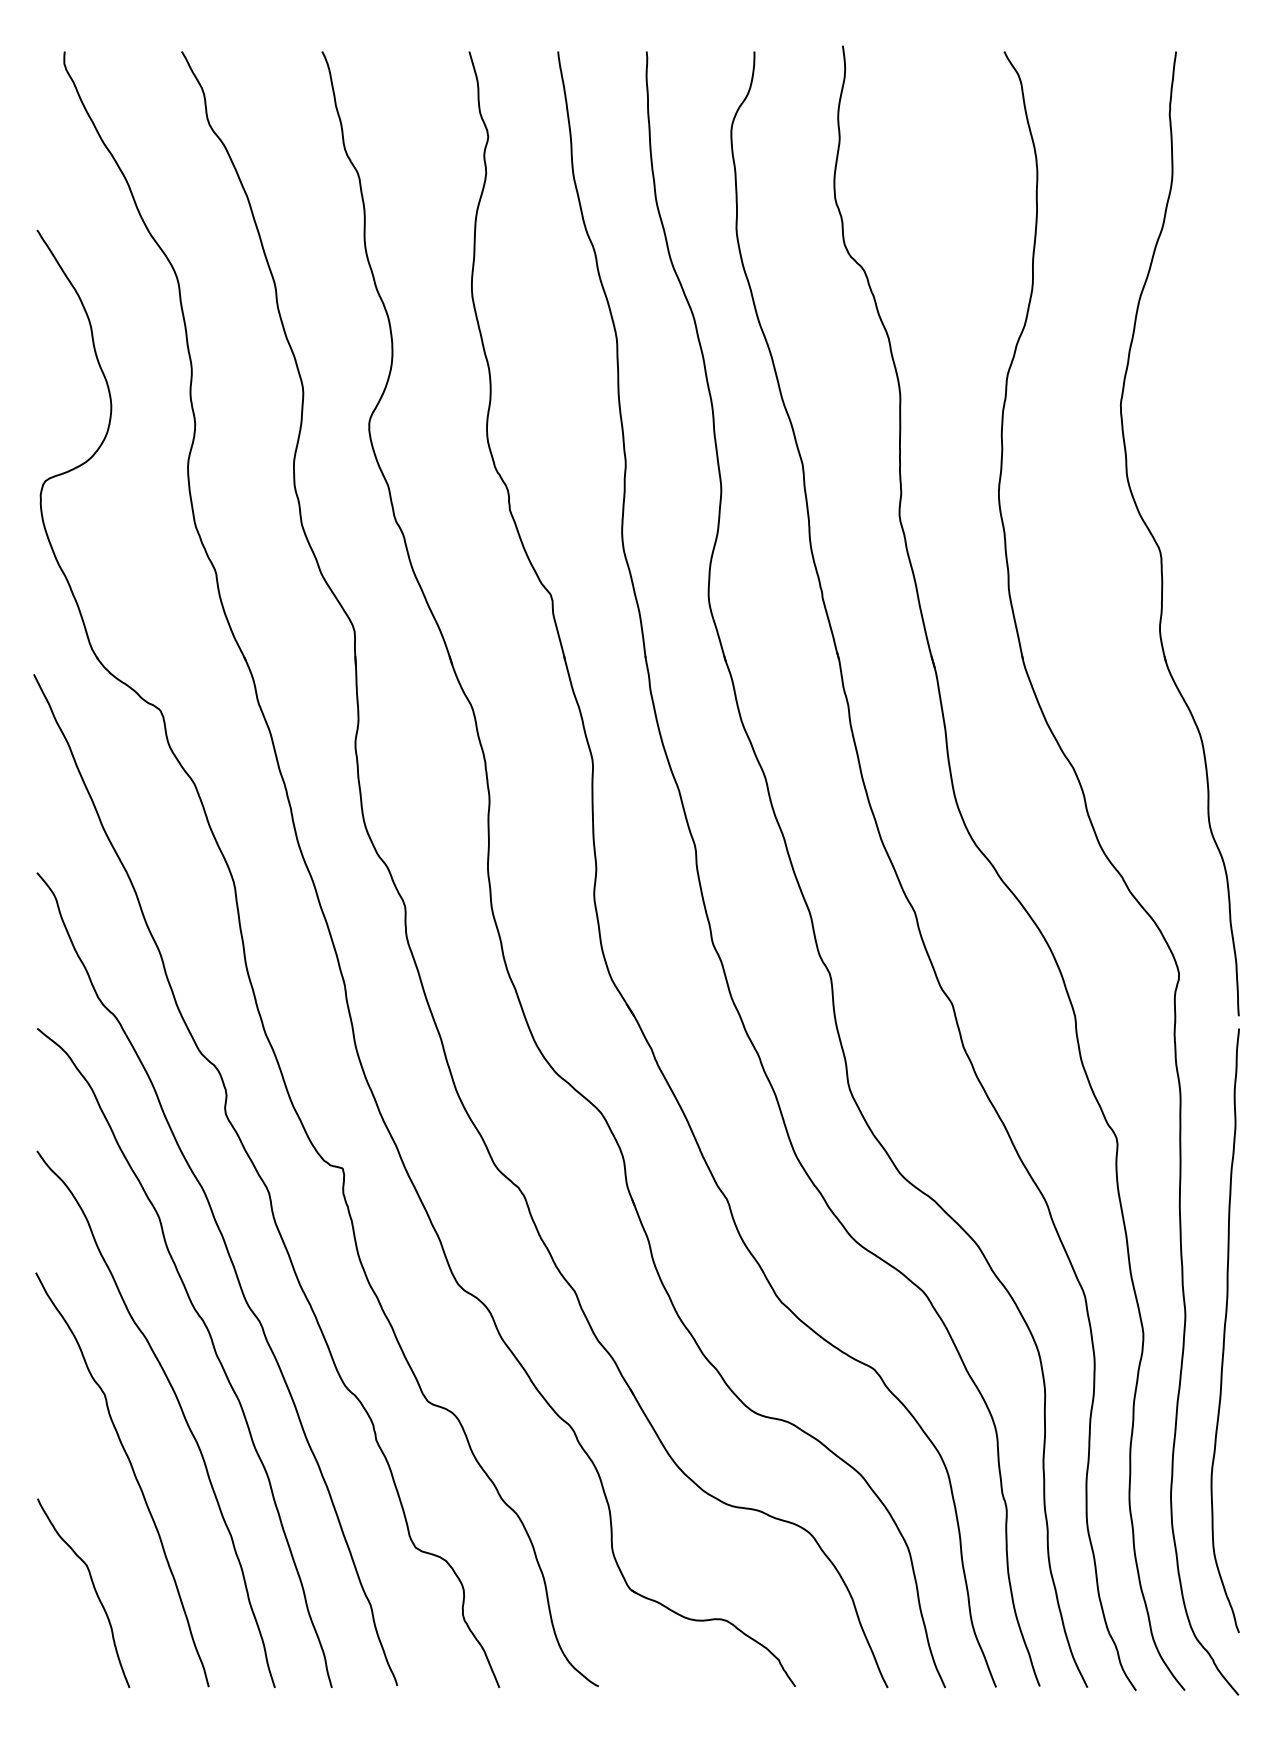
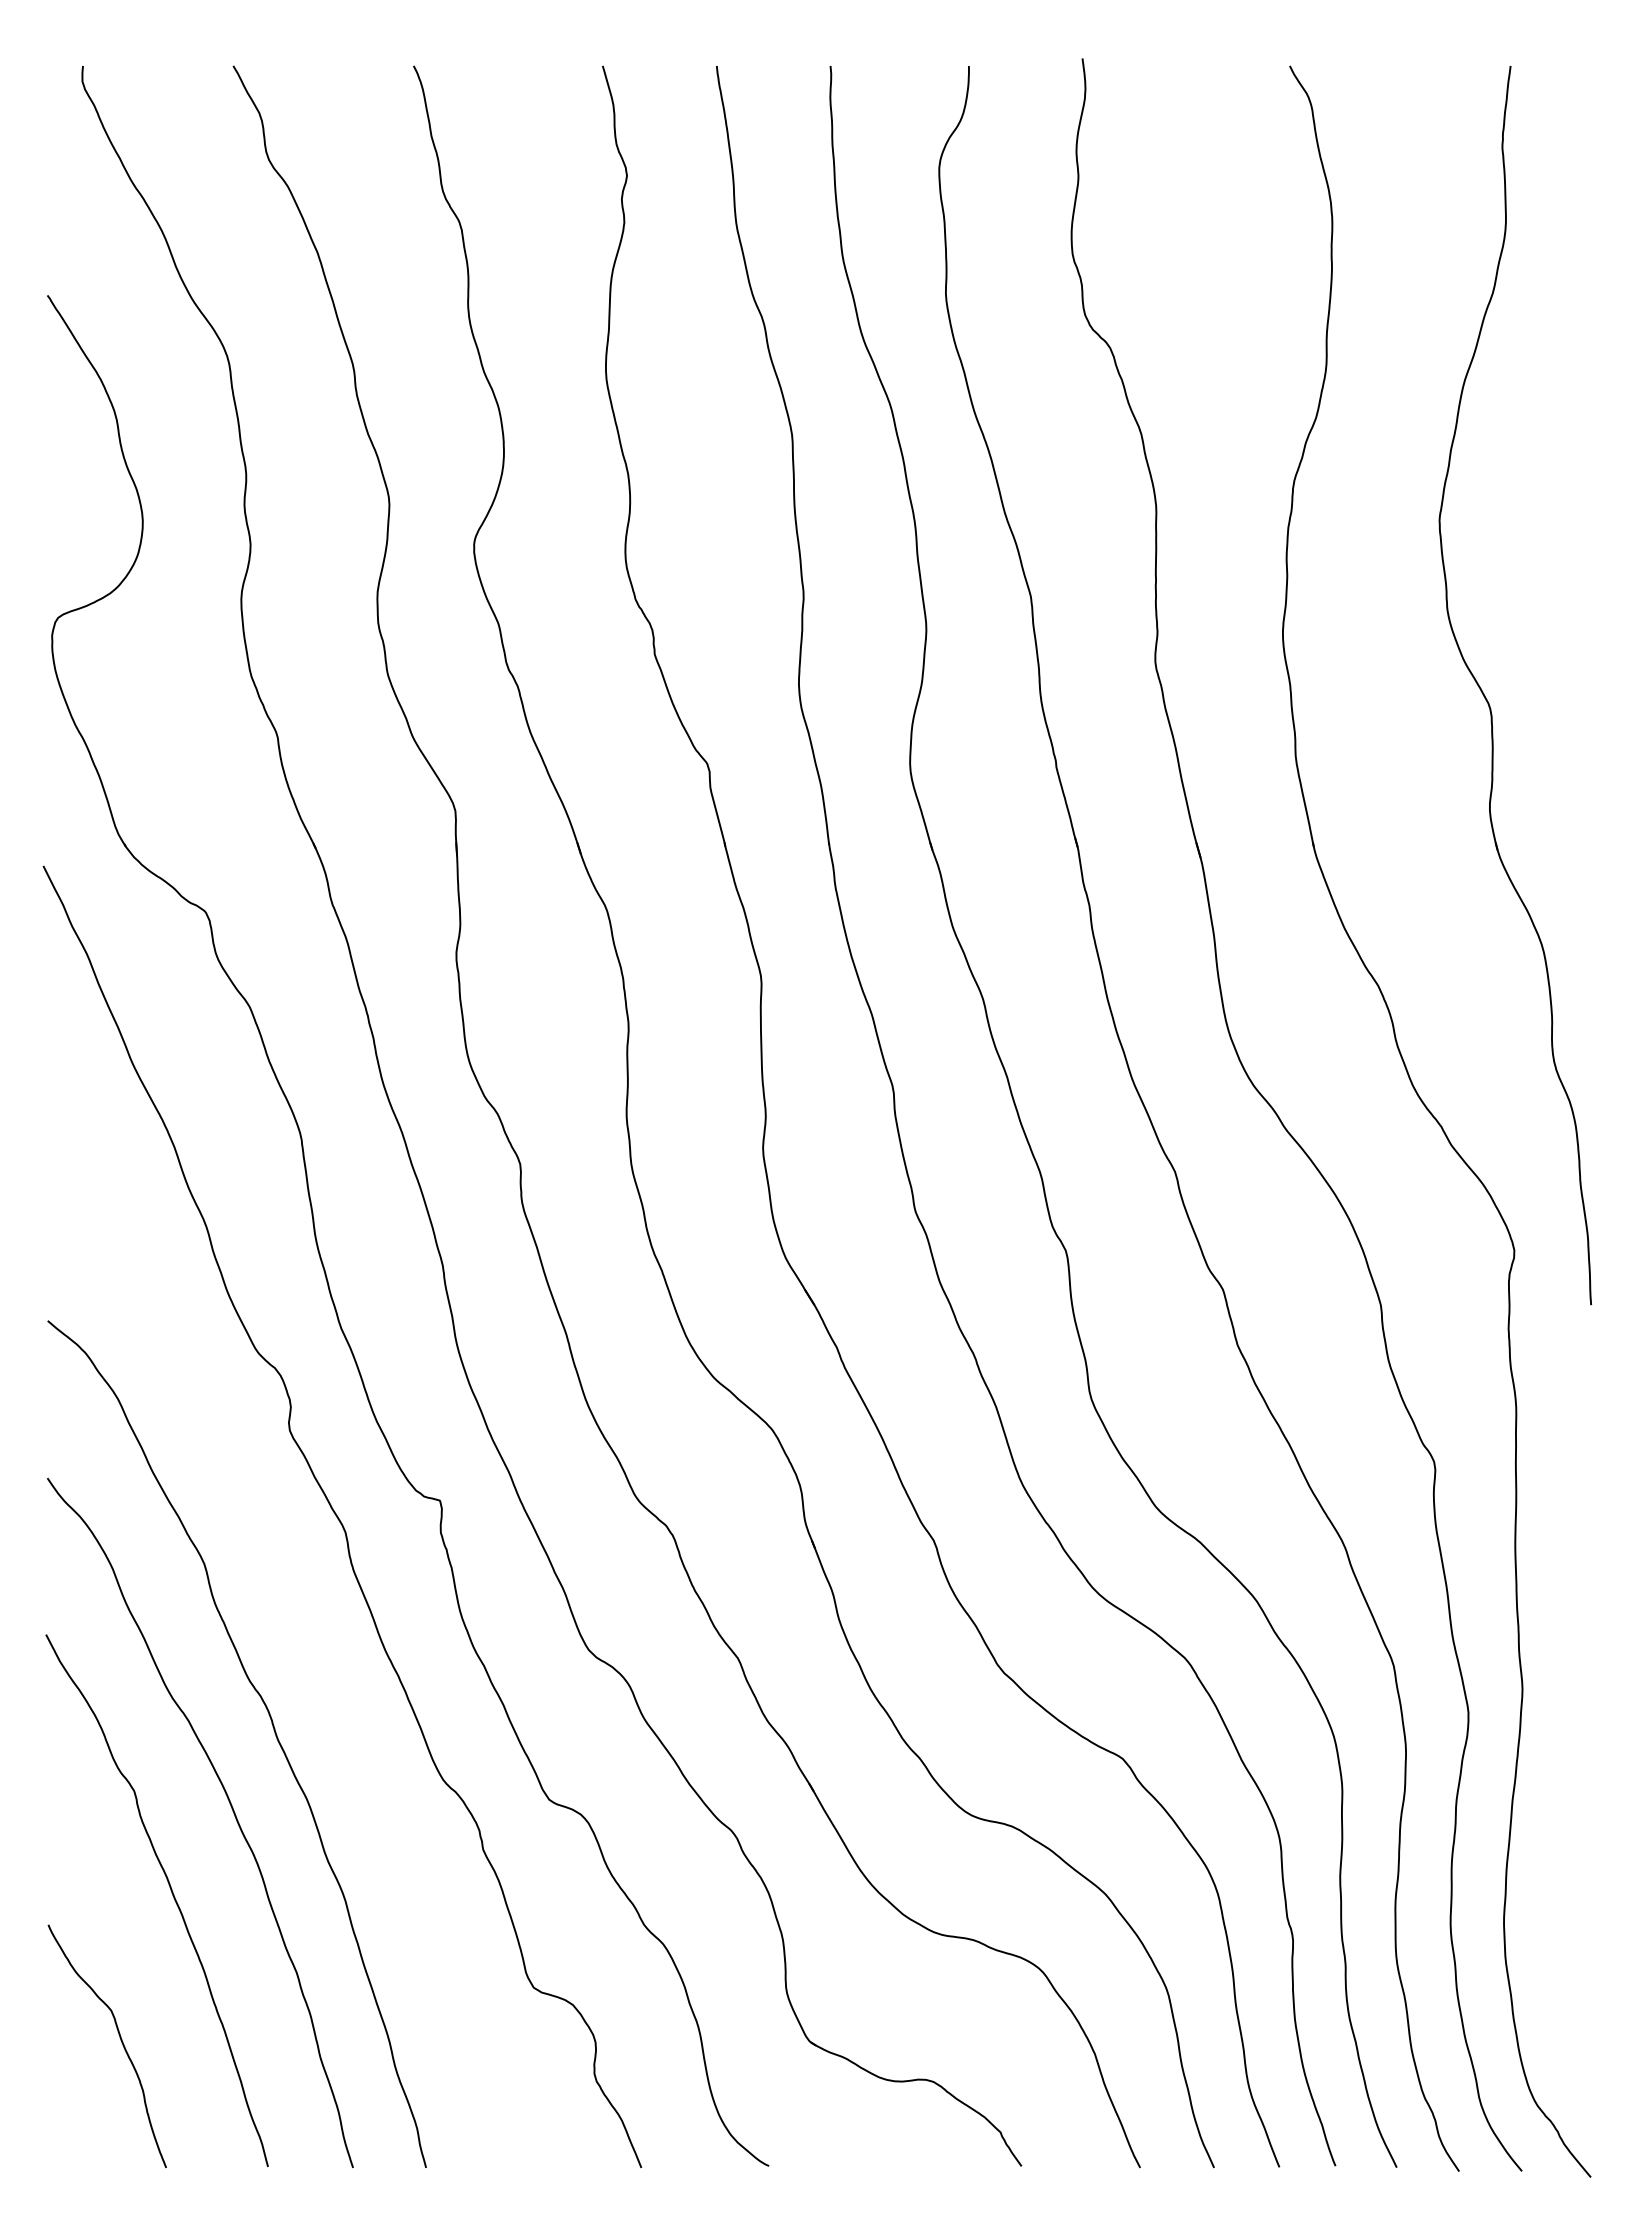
curve: (234, 1270) -> (300, 1631), removed
curve: (1225, 1330) -> (1573, 1708), removed

